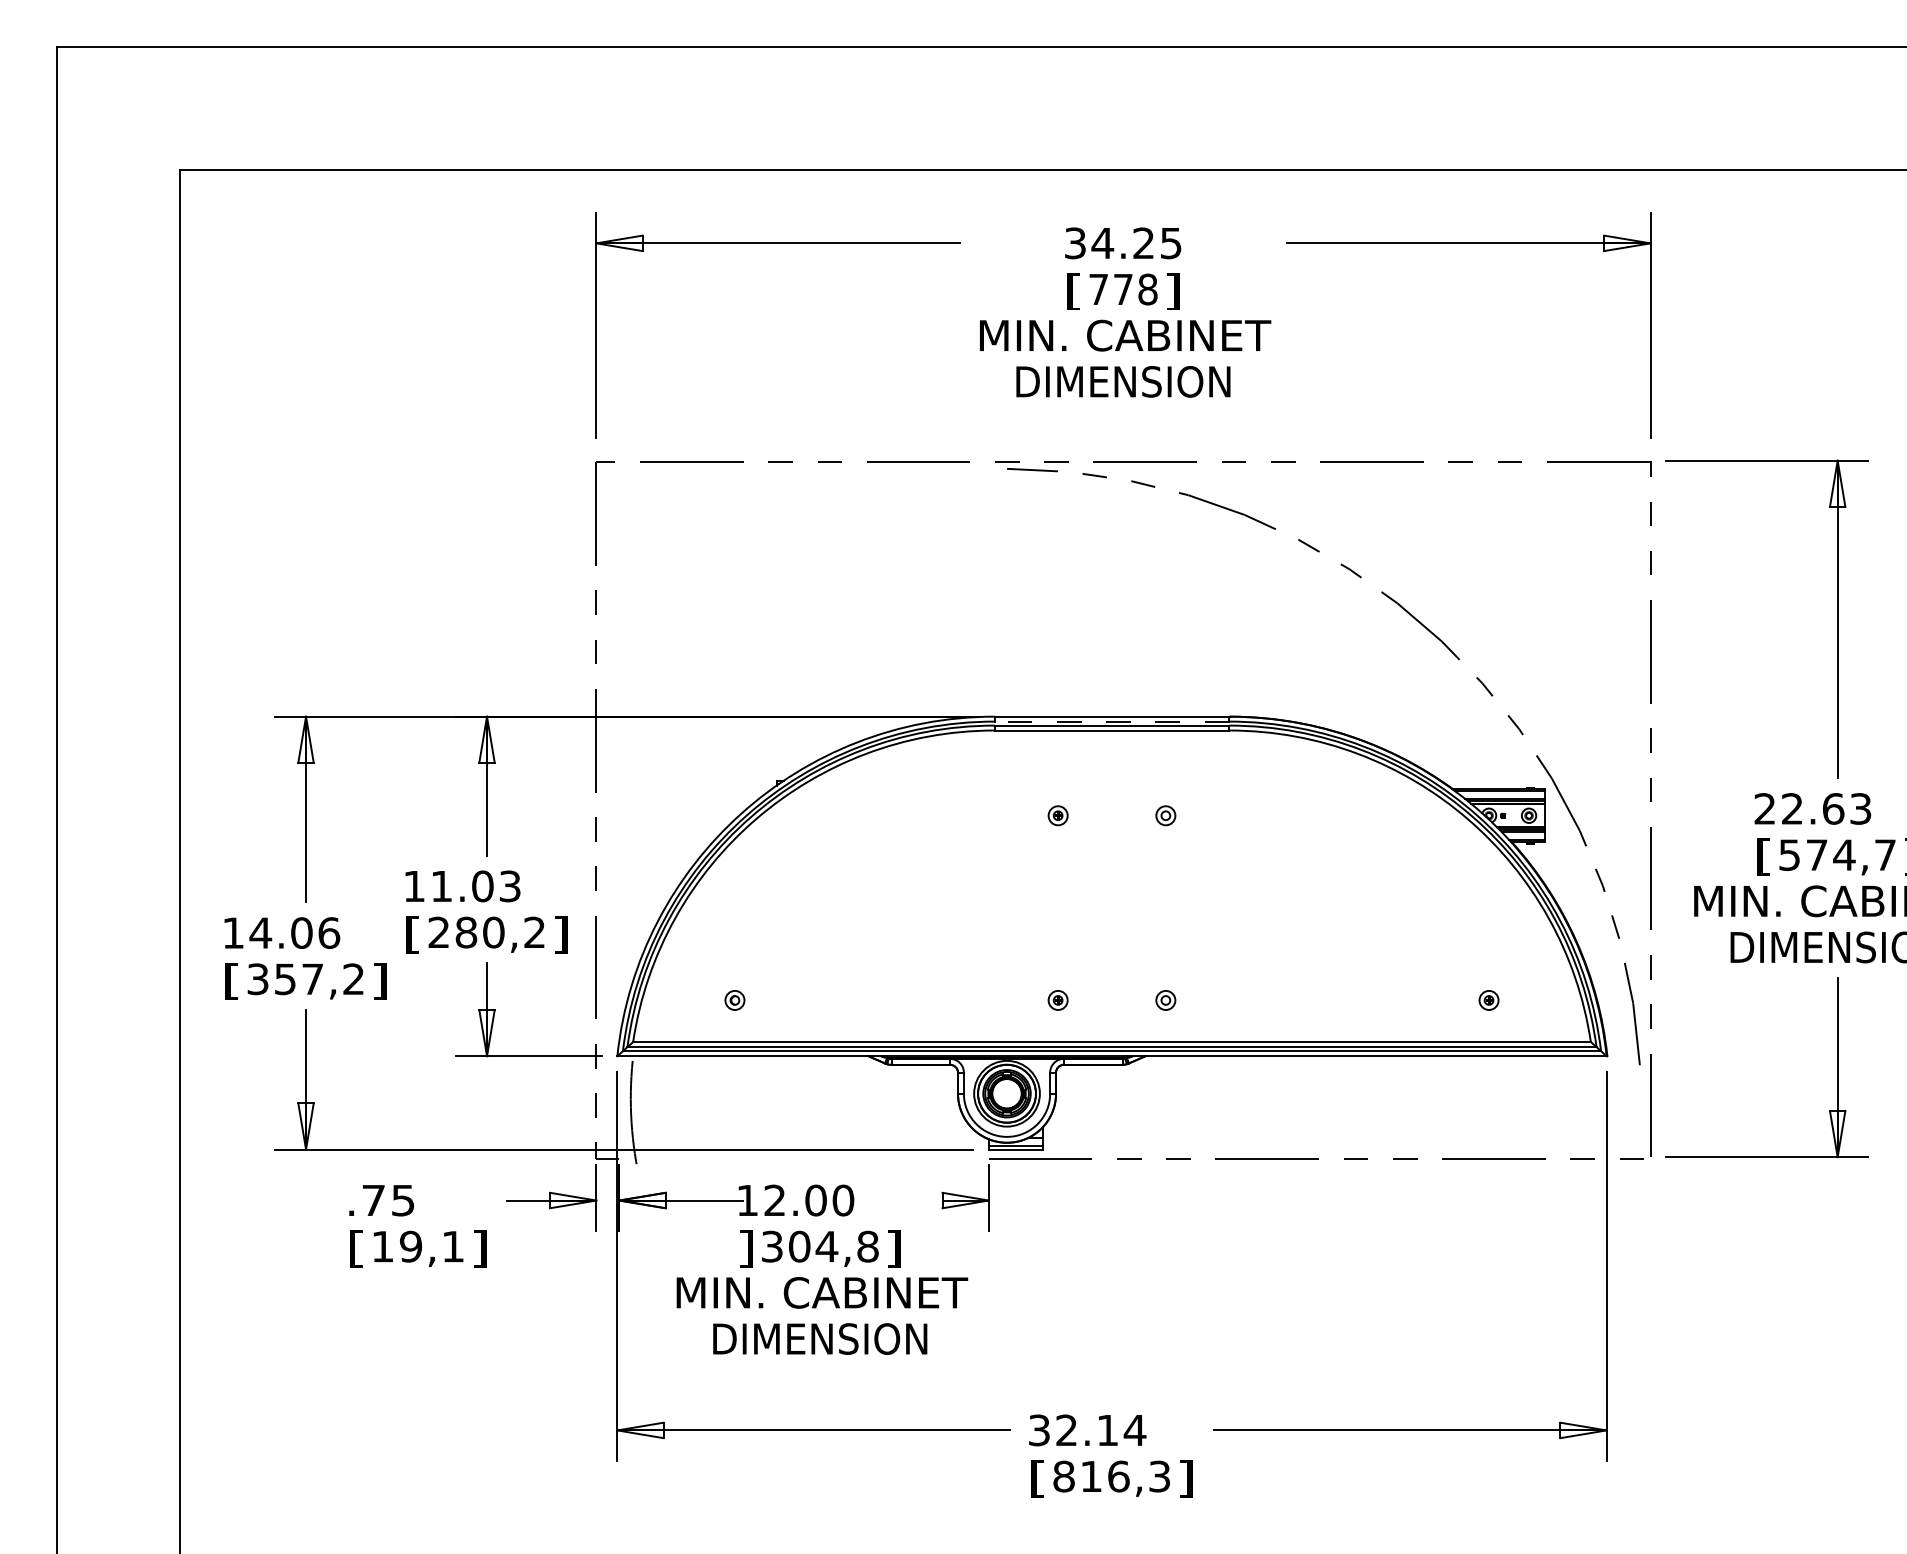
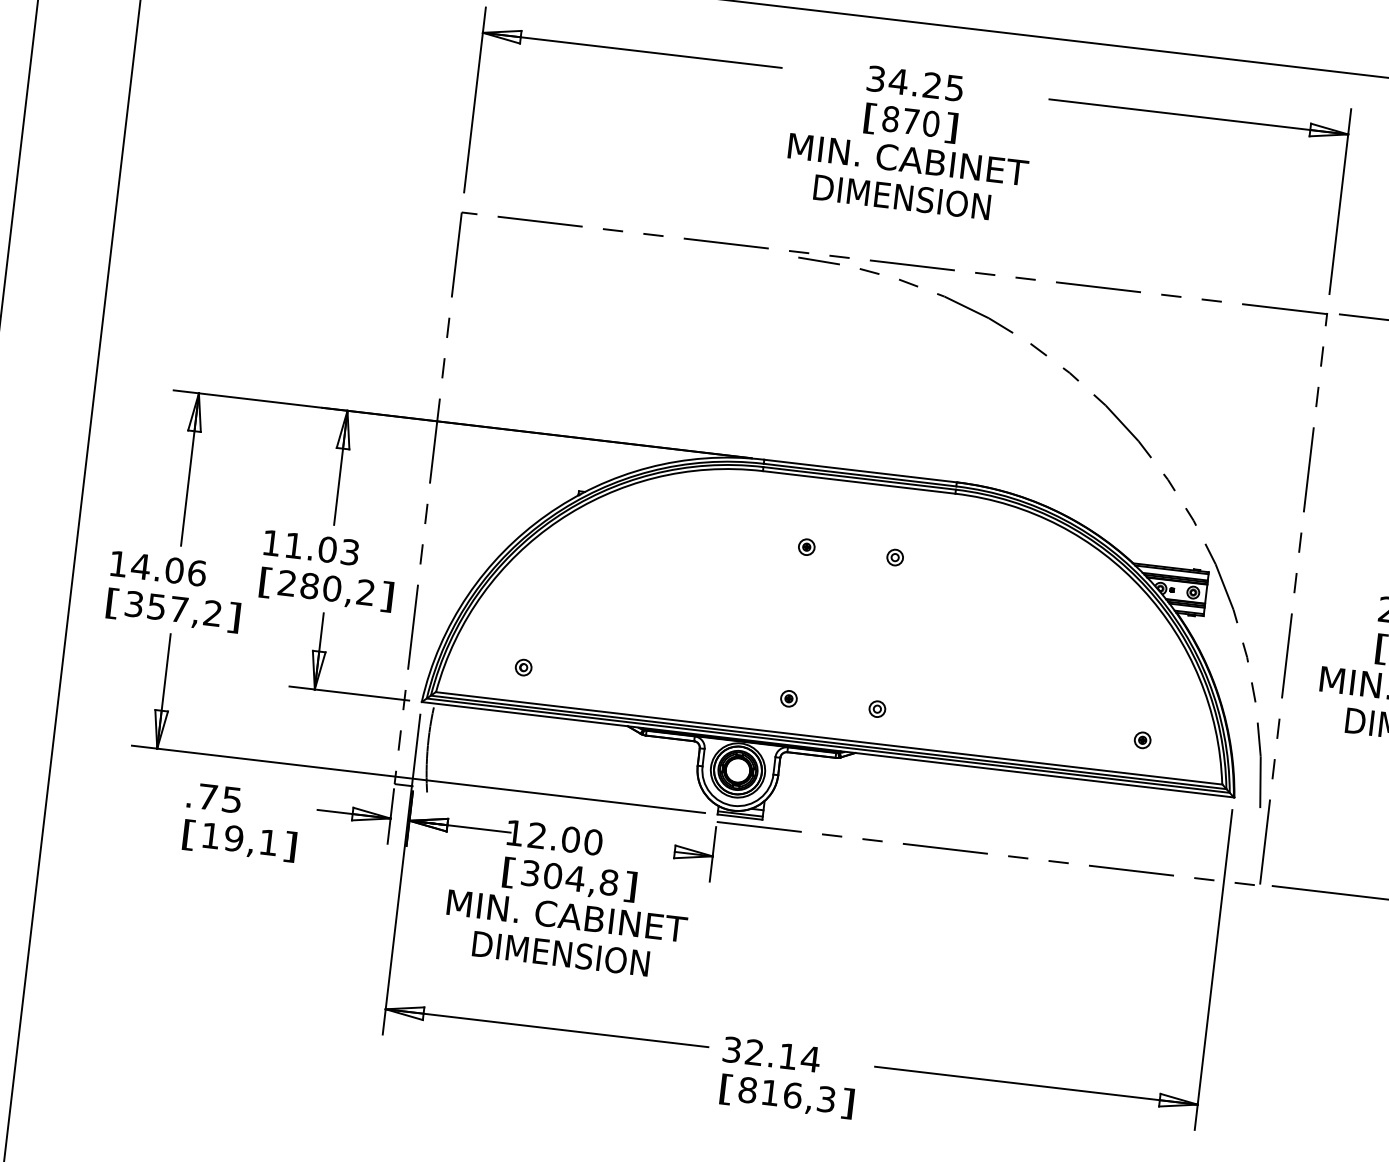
text: (1123, 289) -> (911, 121), 778 -> 870
line: (1111, 721) -> (859, 474), dashed -> solid
text: (745, 1248) -> (508, 872), ] -> [

